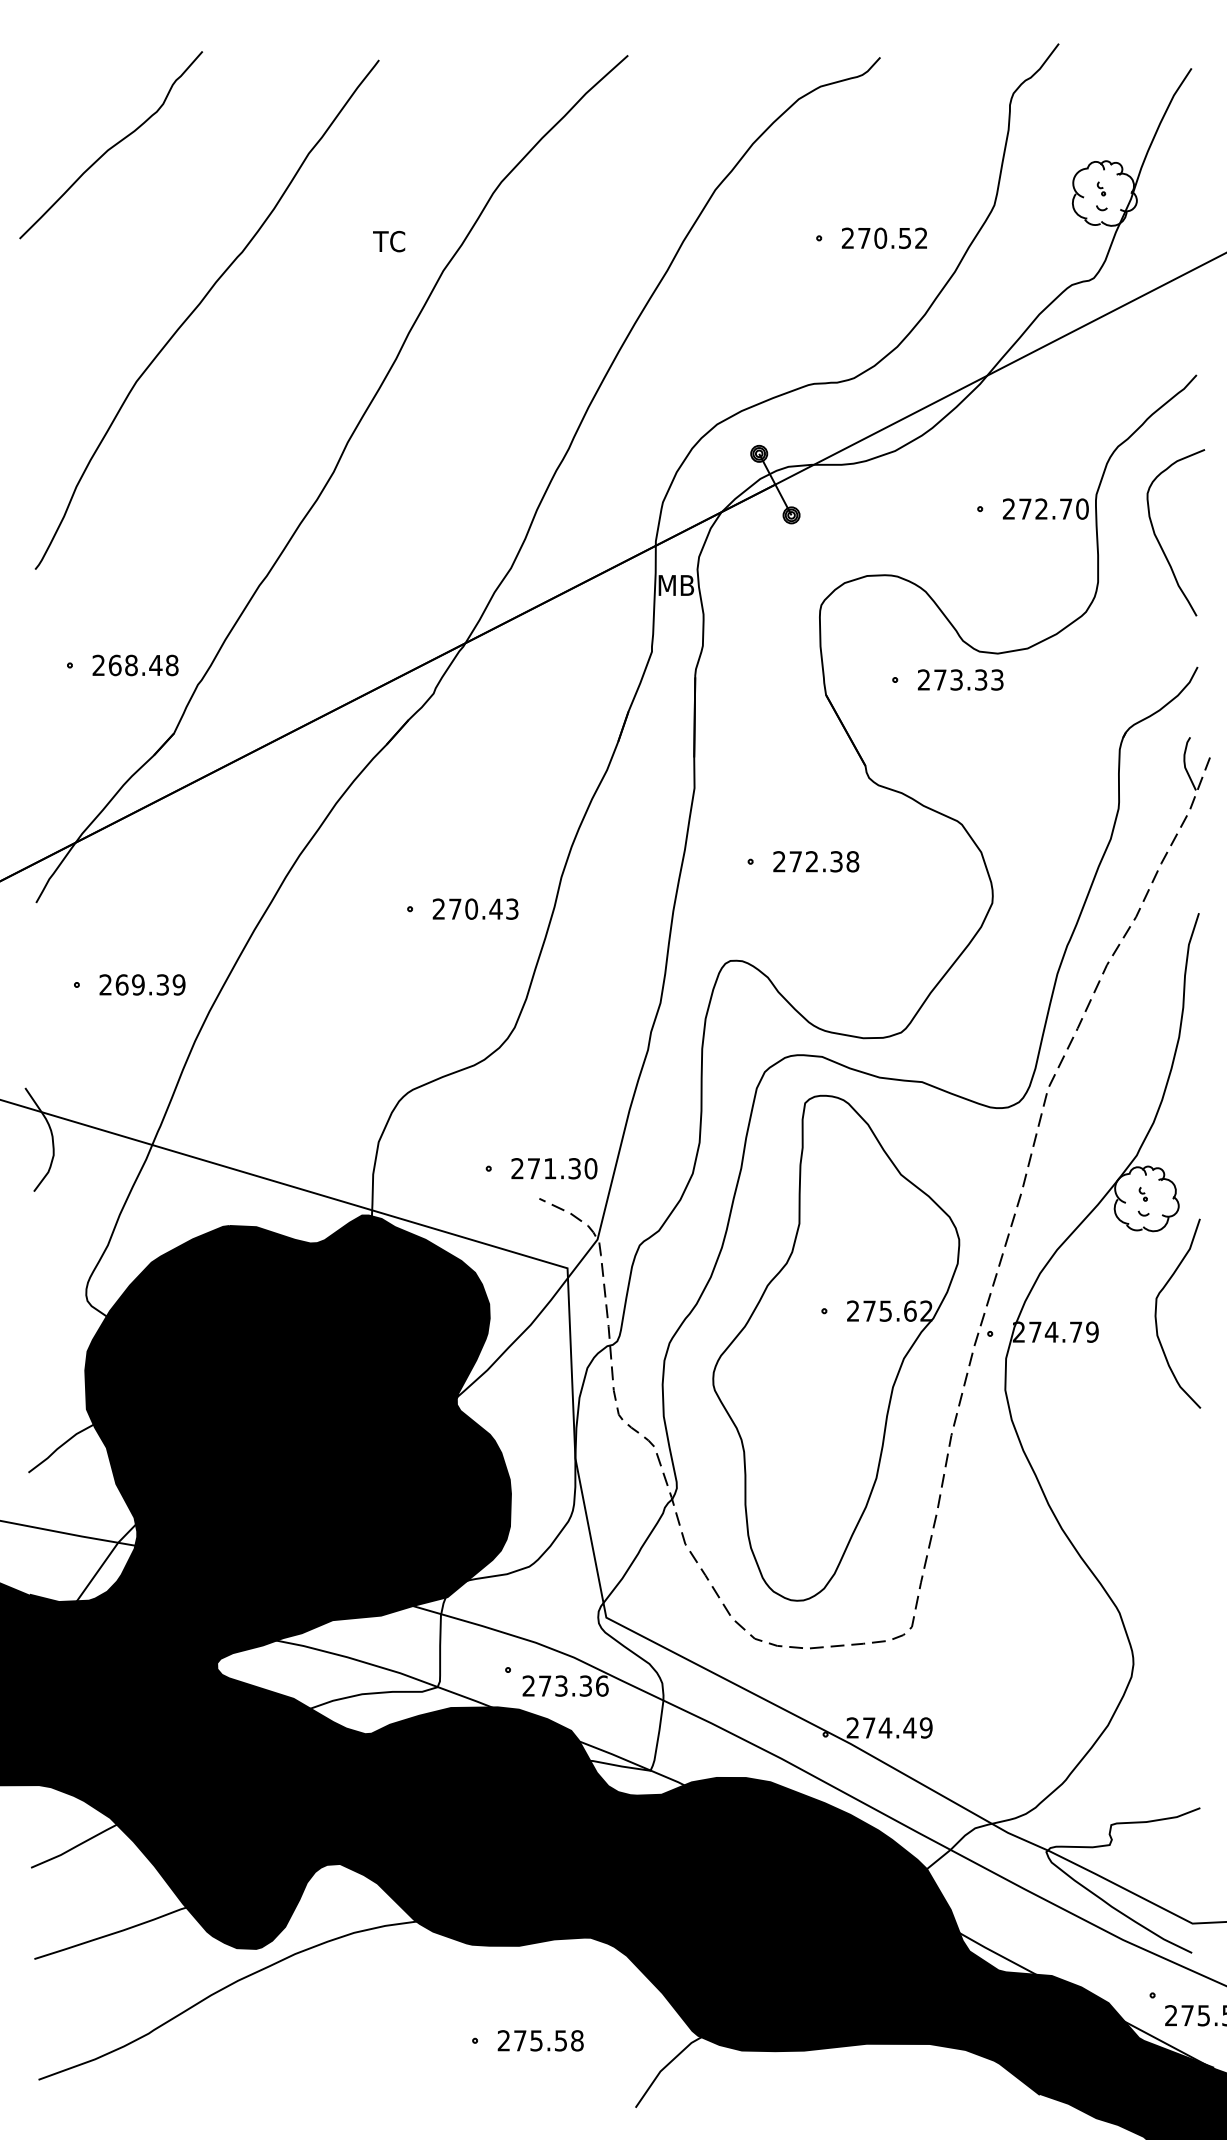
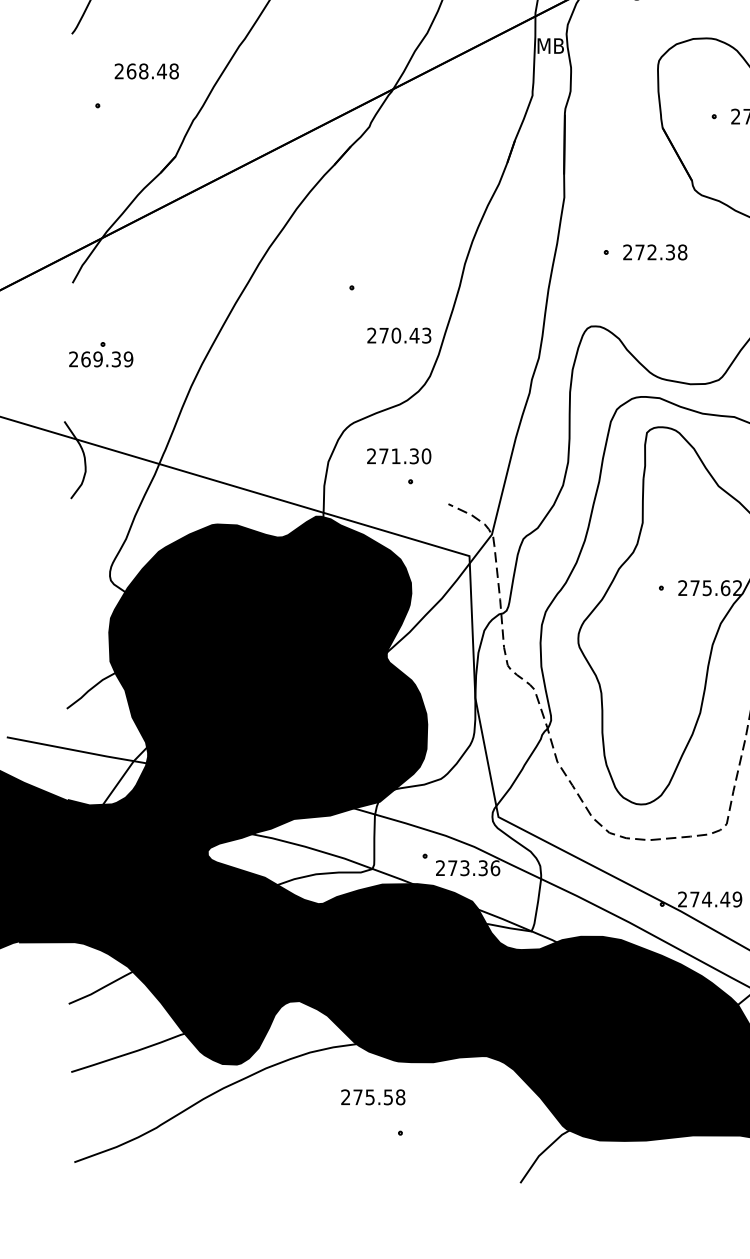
text: (135, 665) -> (146, 71), moved
text: (475, 908) -> (399, 335), moved
text: (142, 984) -> (101, 359), moved
text: (554, 1168) -> (399, 456), moved
text: (540, 2040) -> (373, 1097), moved

